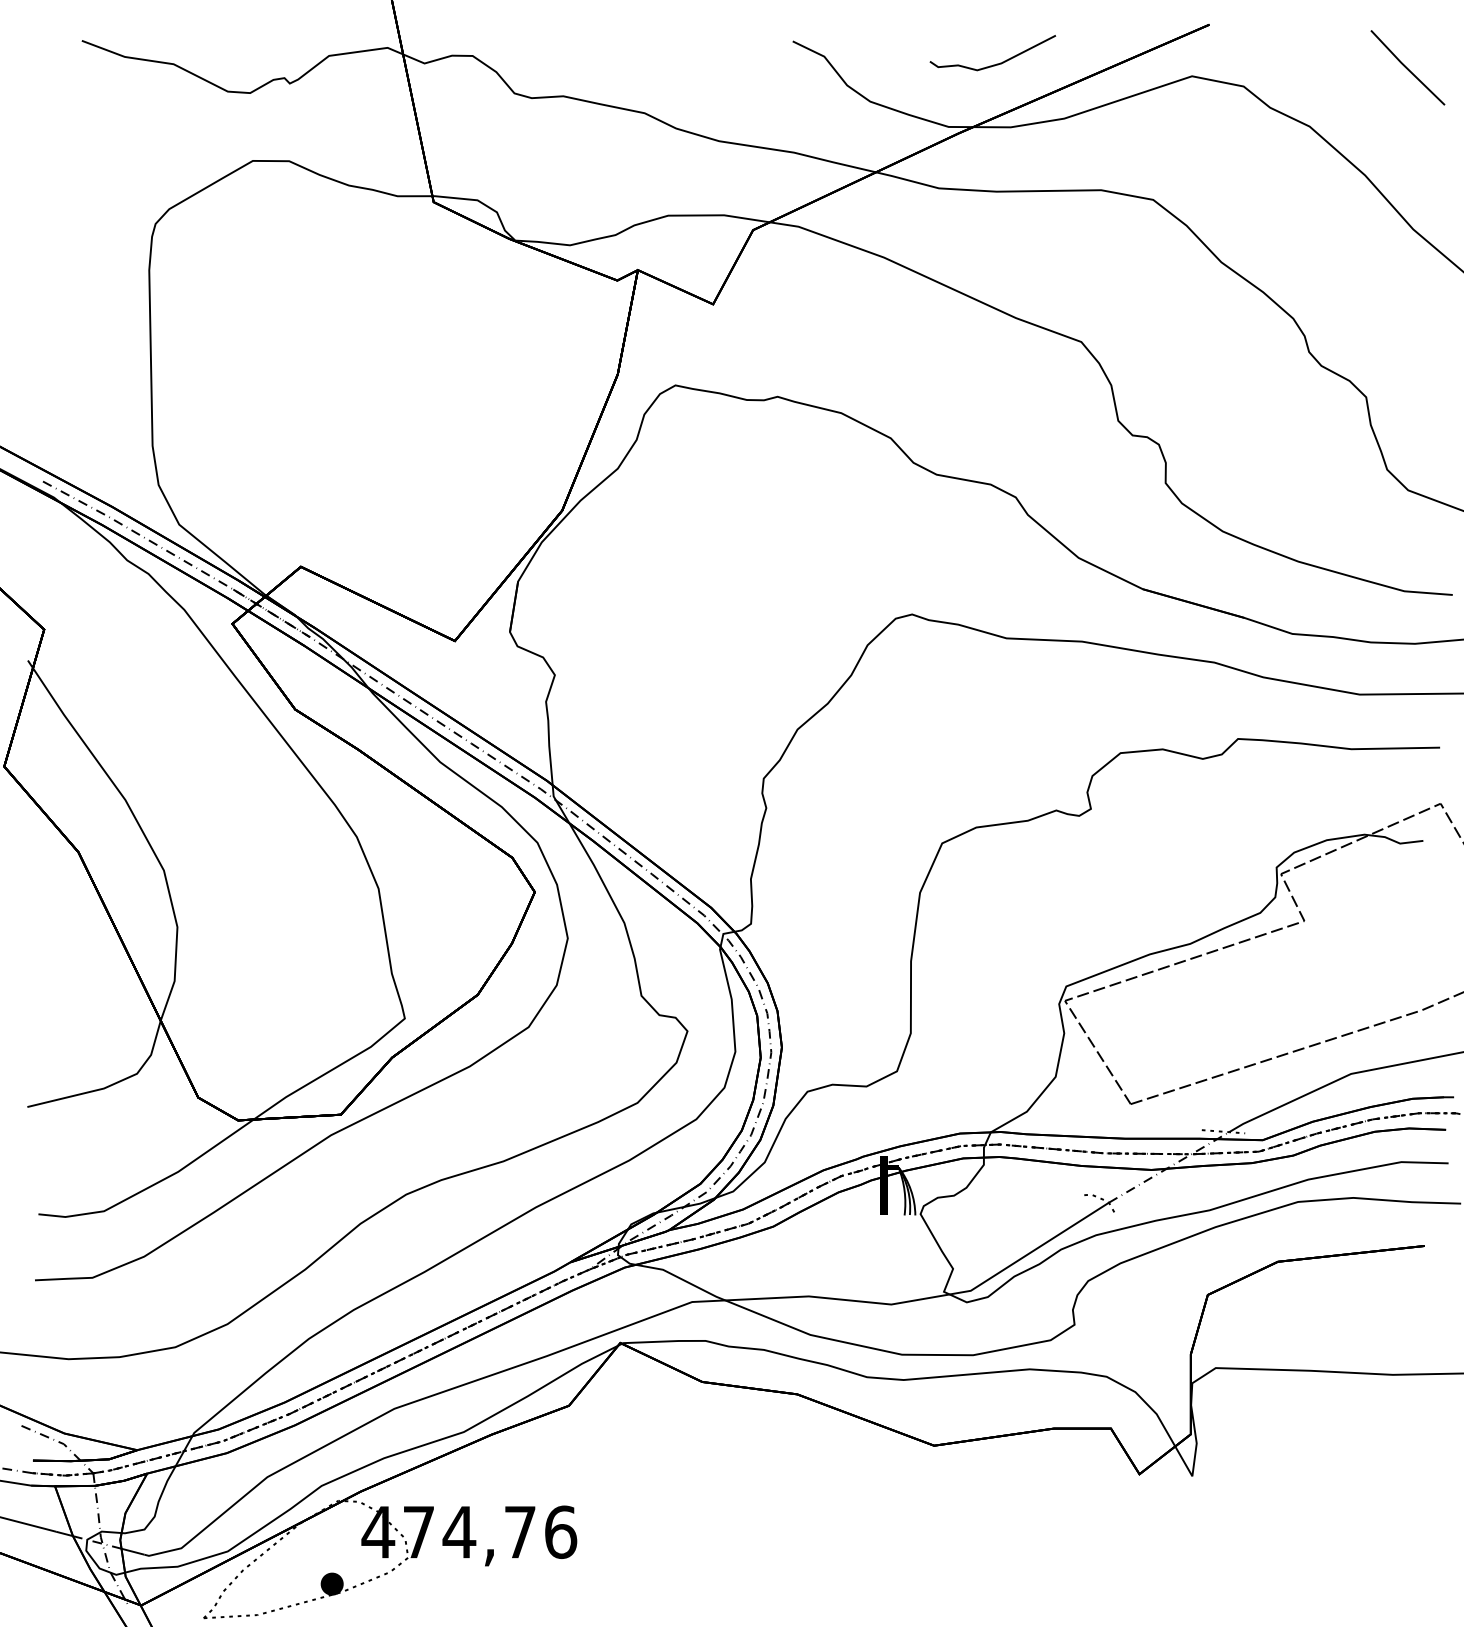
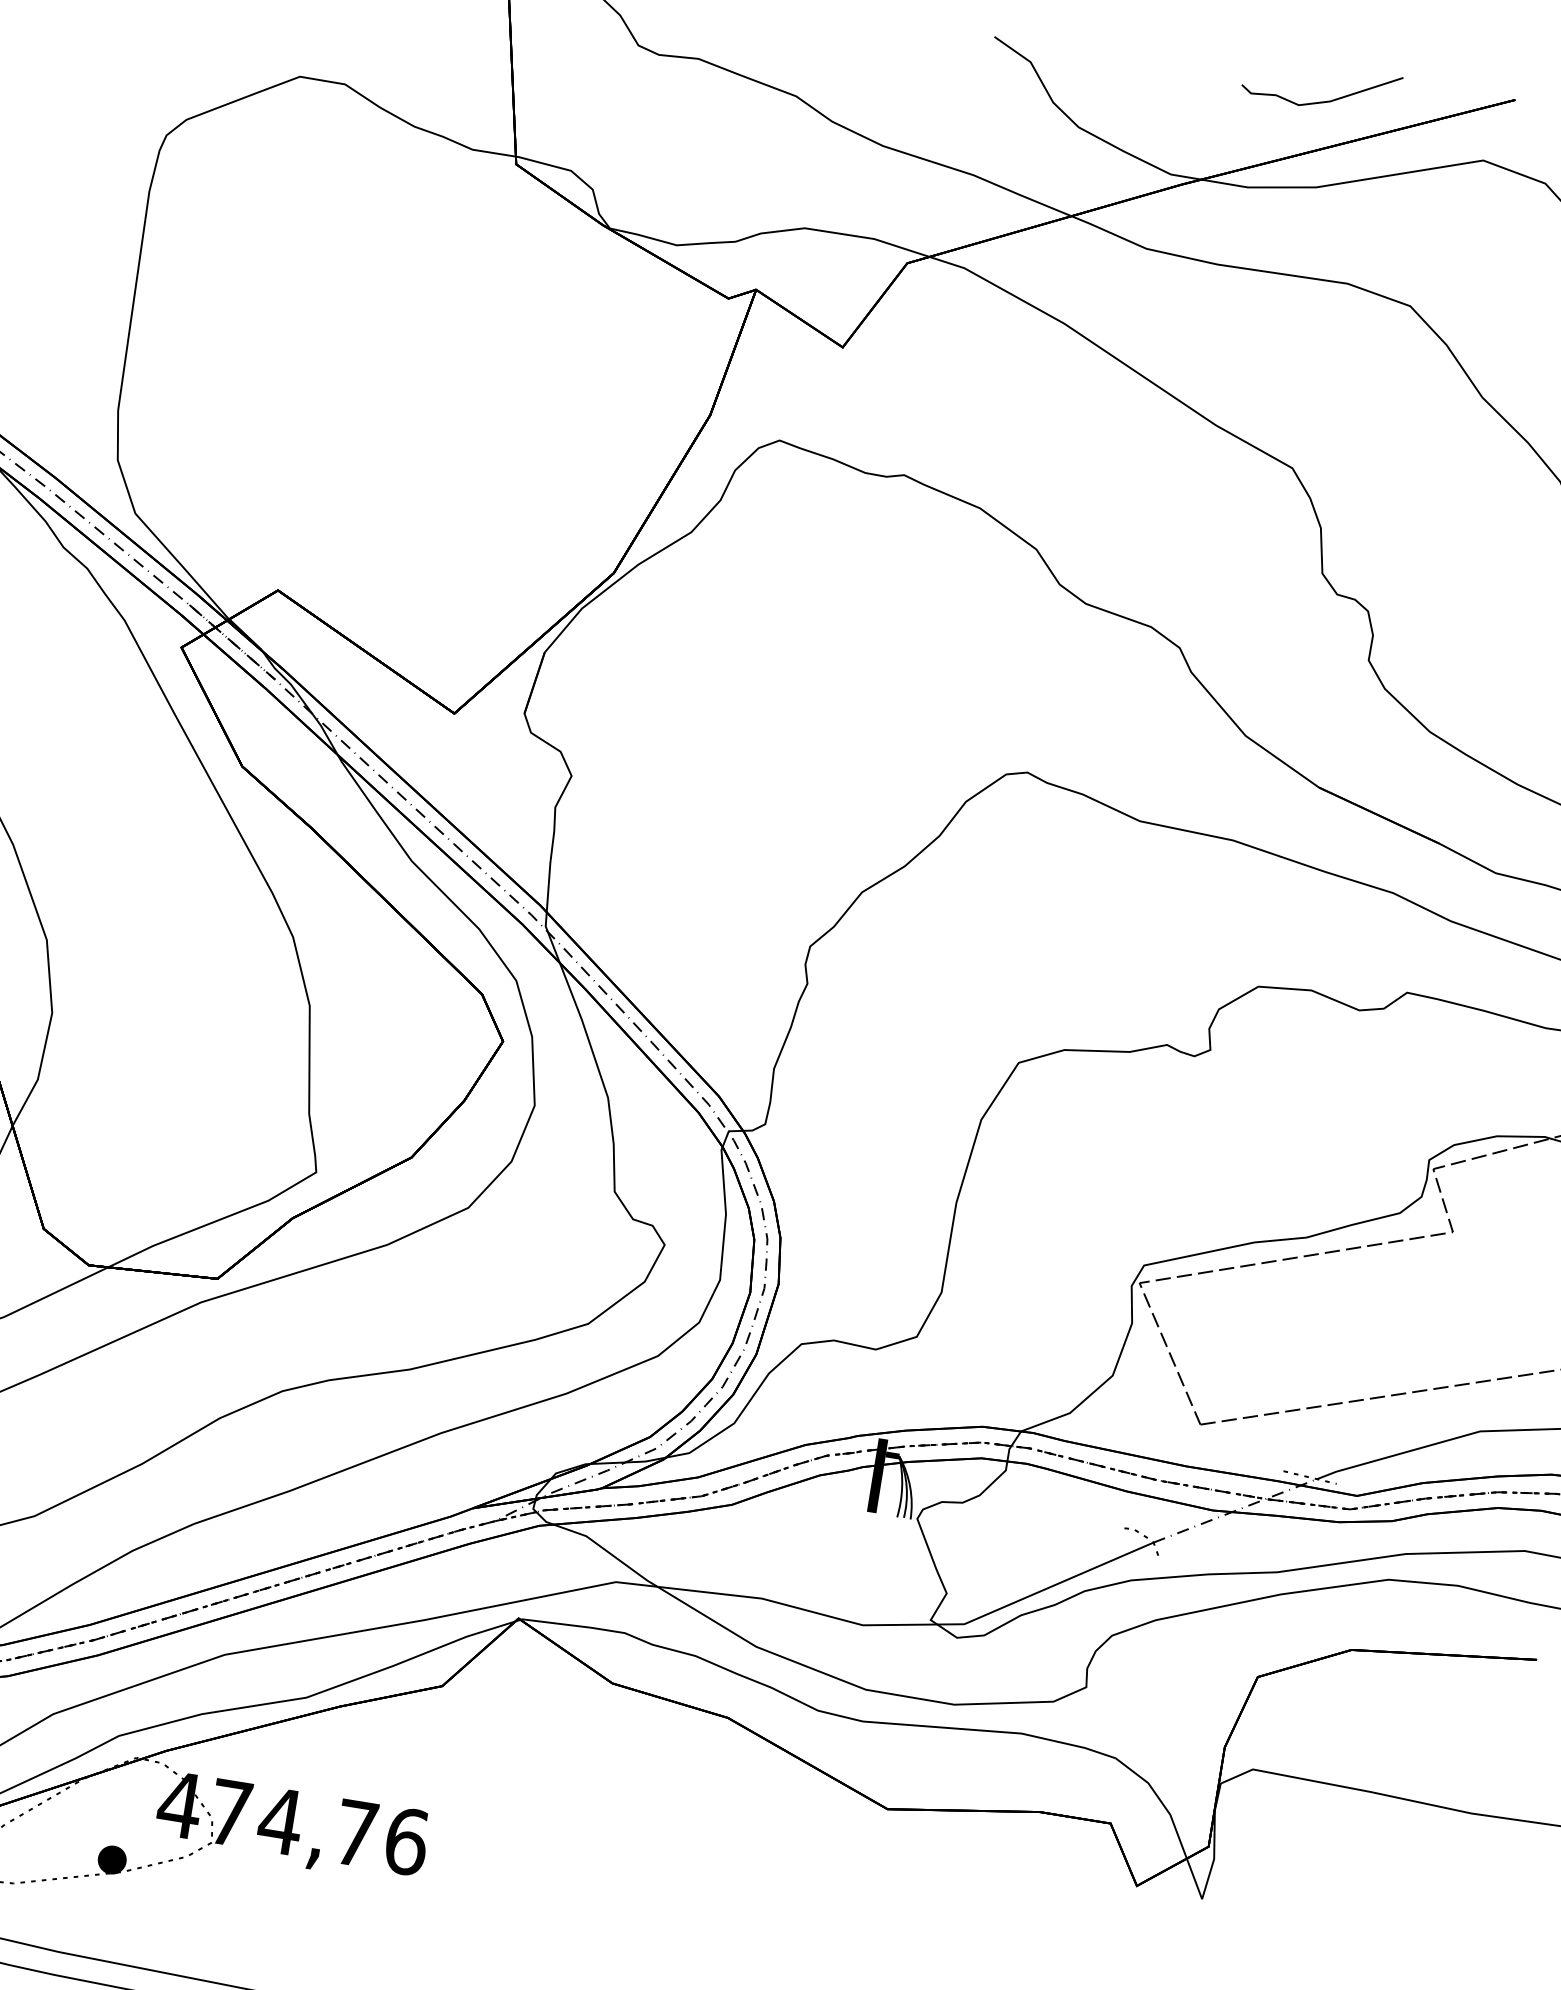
curve: (996, 63) -> (1324, 100), moved

